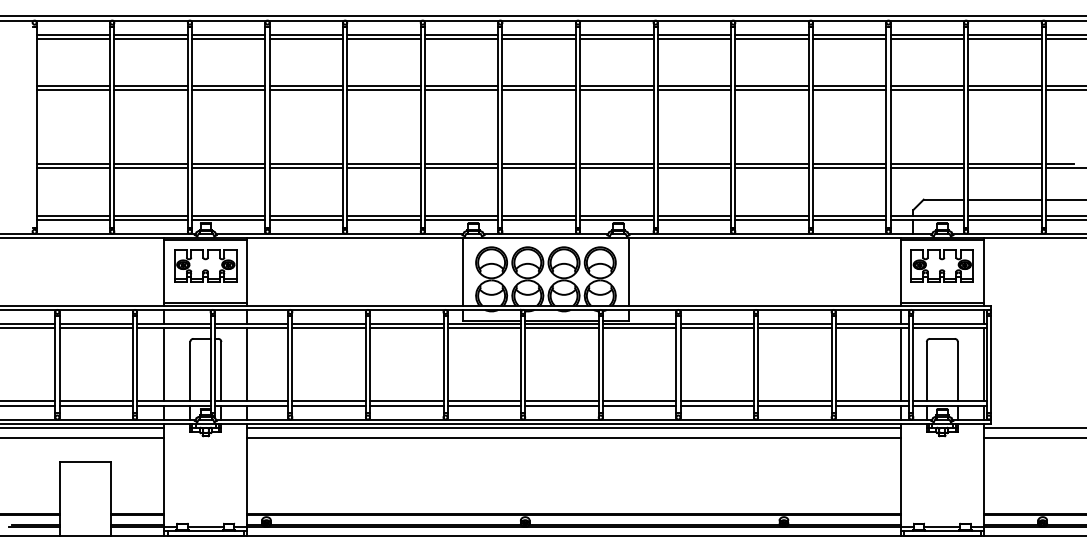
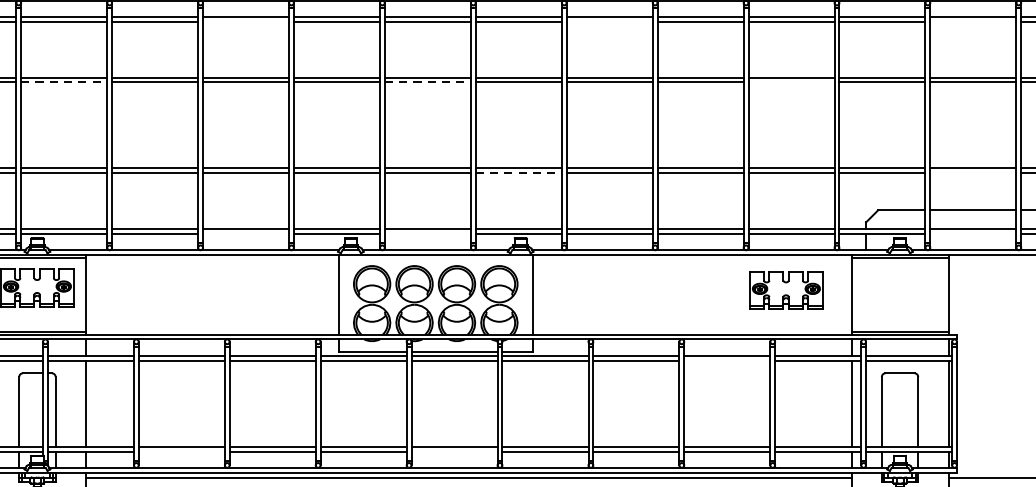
line: (383, 38) -> (245, 21), removed
line: (694, 38) -> (609, 21), removed
line: (1004, 38) -> (972, 21), removed
line: (228, 90) -> (63, 82), solid -> dashed
line: (539, 90) -> (428, 82), solid -> dashed
line: (849, 90) -> (791, 82), removed
line: (616, 168) -> (518, 173), solid -> dashed
line: (1004, 168) -> (972, 173), removed
line: (383, 219) -> (245, 233), removed
line: (538, 219) -> (427, 233), removed
line: (1004, 219) -> (972, 233), removed
part: (941, 265) -> (785, 289), moved
line: (794, 328) -> (726, 361), removed
line: (328, 405) -> (181, 451), removed
line: (561, 405) -> (453, 451), removed

